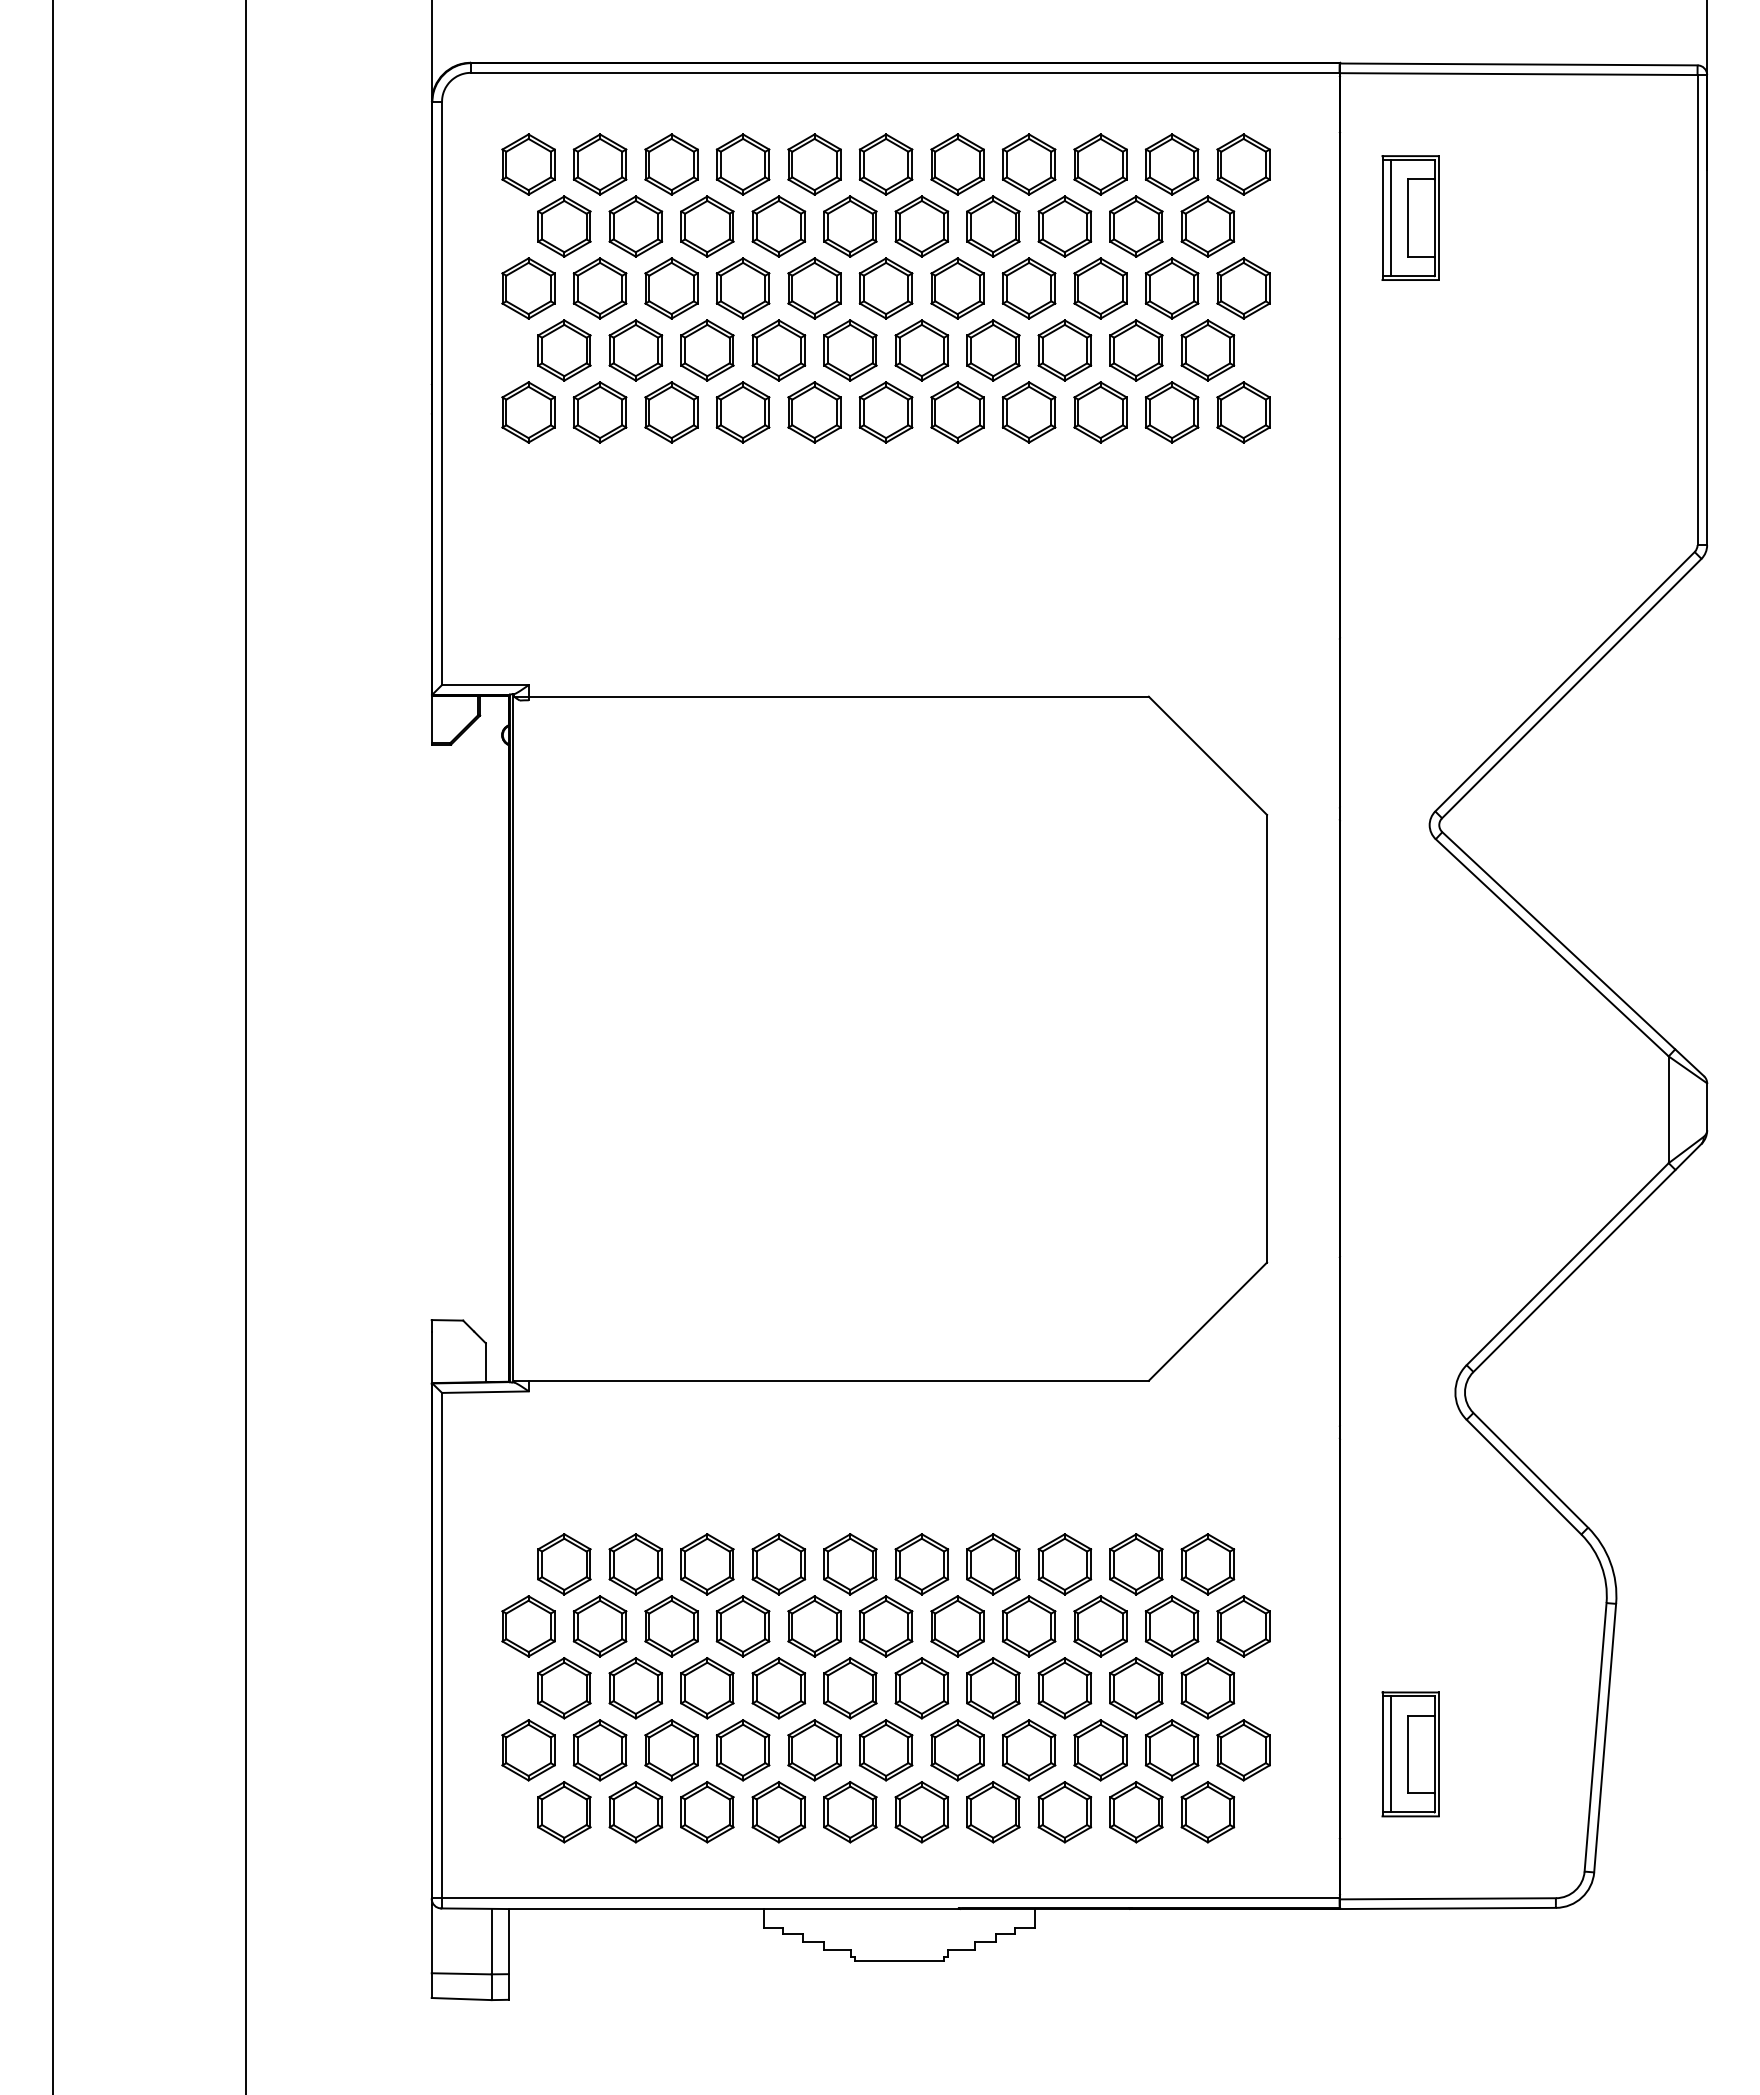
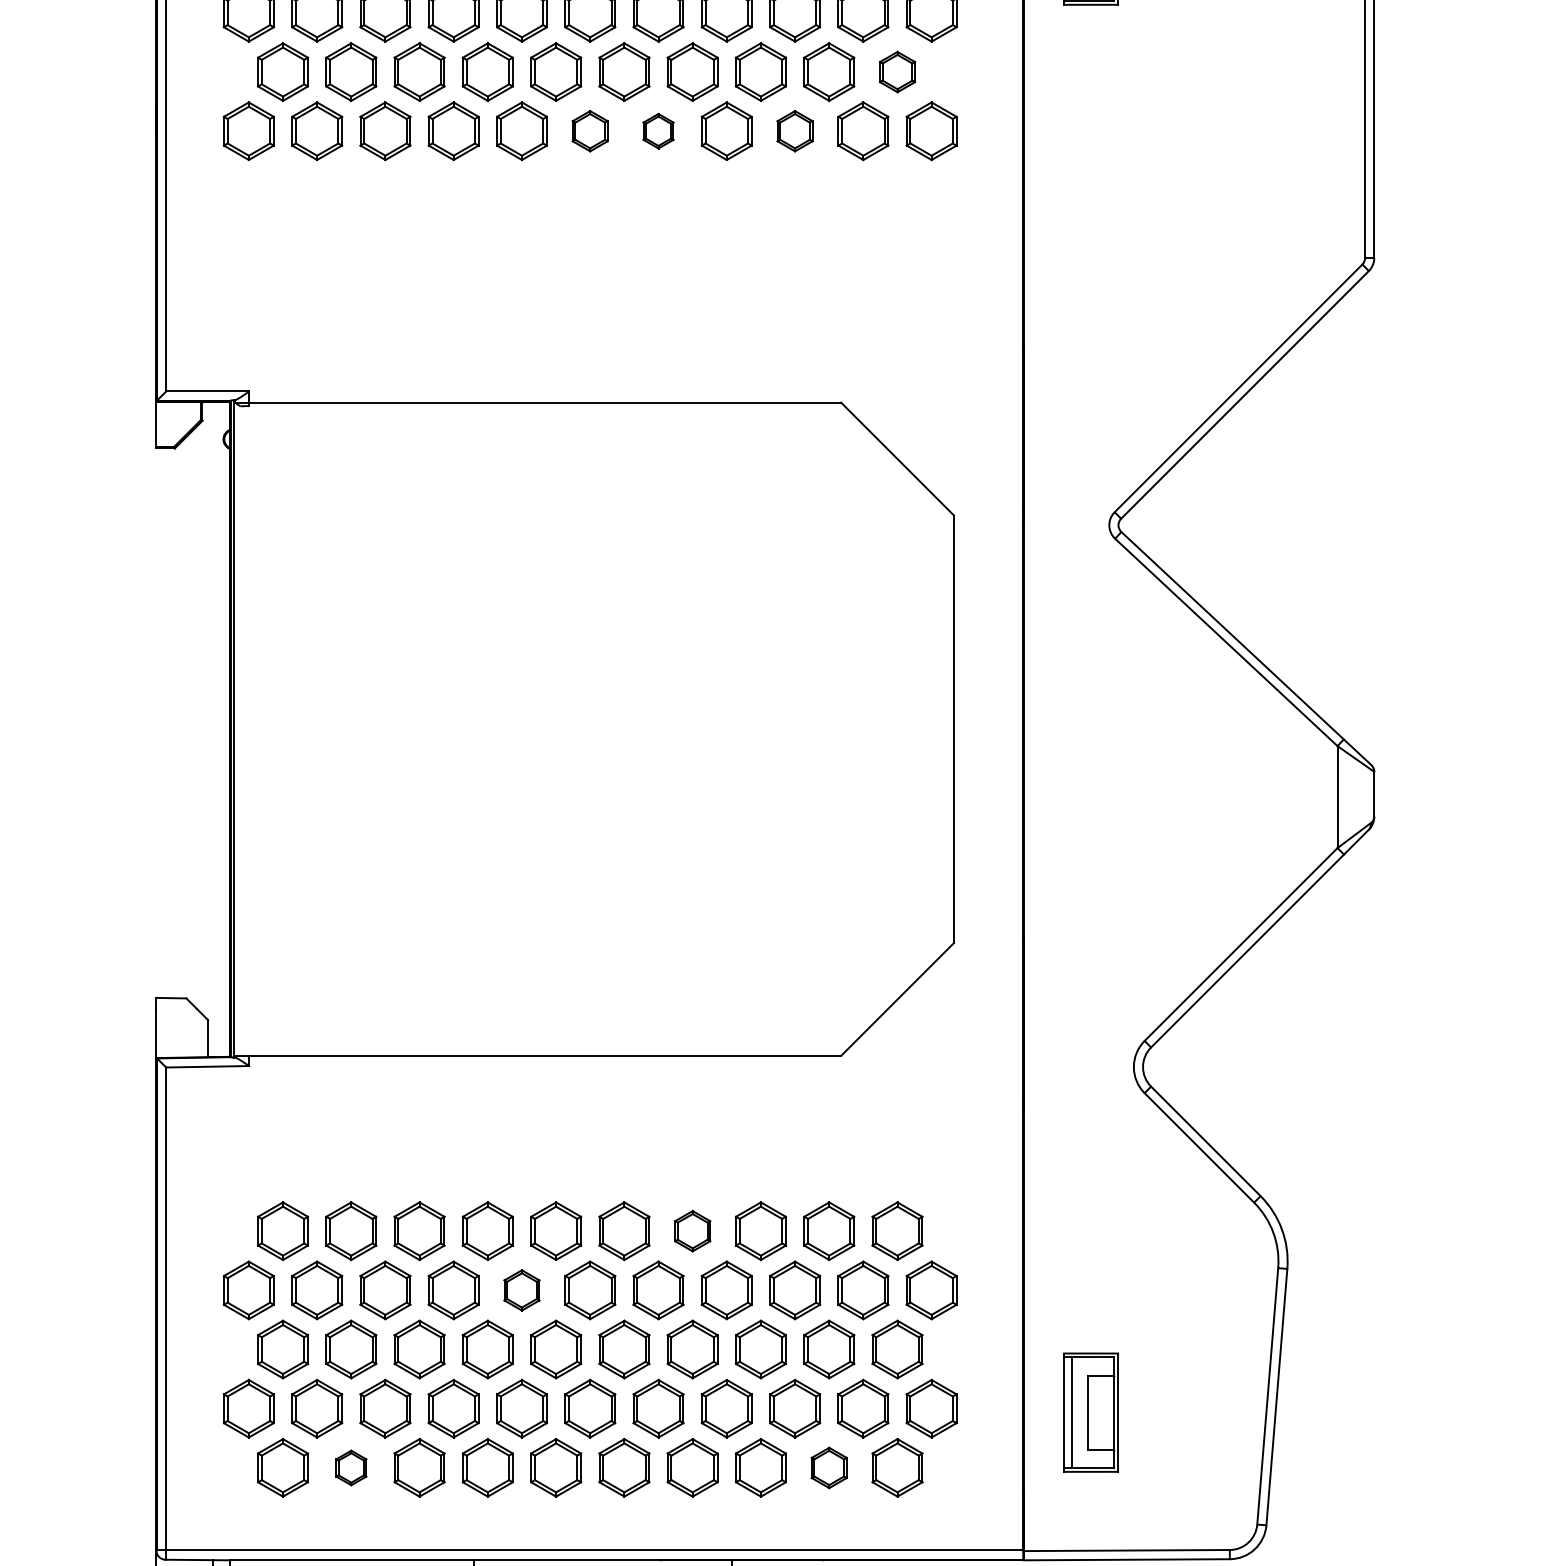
part: (1207, 350) -> (897, 72), size x0.7
part: (885, 412) -> (589, 131), size x0.7
part: (957, 412) -> (658, 131), size x0.6
part: (1100, 412) -> (794, 131), size x0.7
part: (993, 1564) -> (692, 1231), size x0.7
part: (814, 1626) -> (521, 1290), size x0.7
part: (635, 1812) -> (350, 1468), size x0.6
part: (1136, 1812) -> (829, 1468), size x0.7

